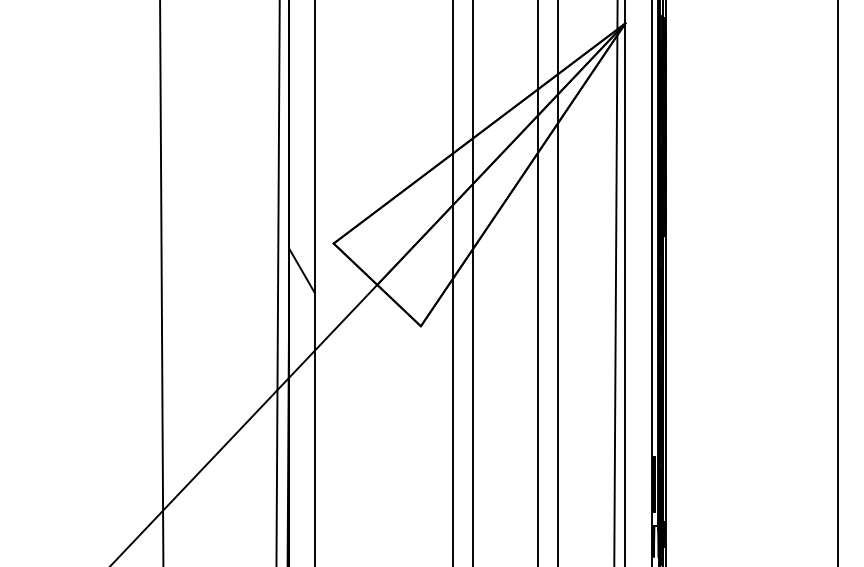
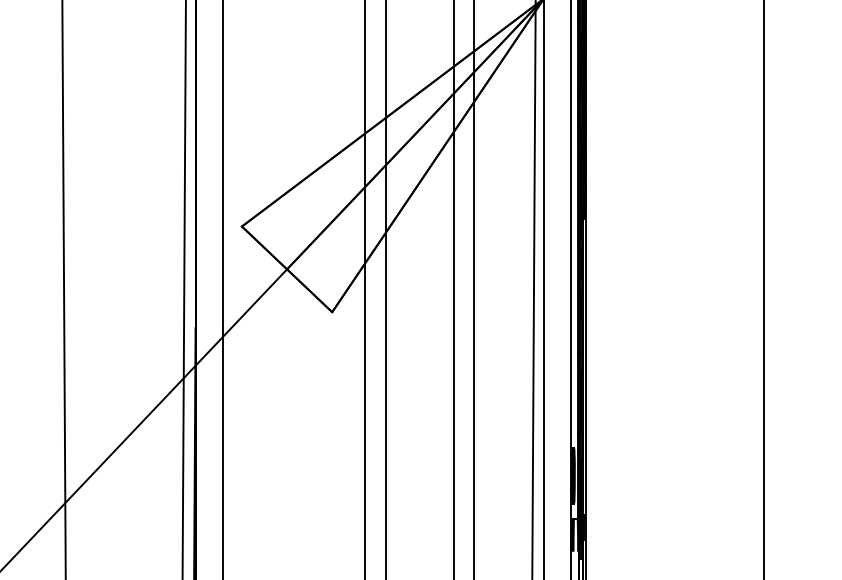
hatch: (301, 270) -> (208, 254), removed

